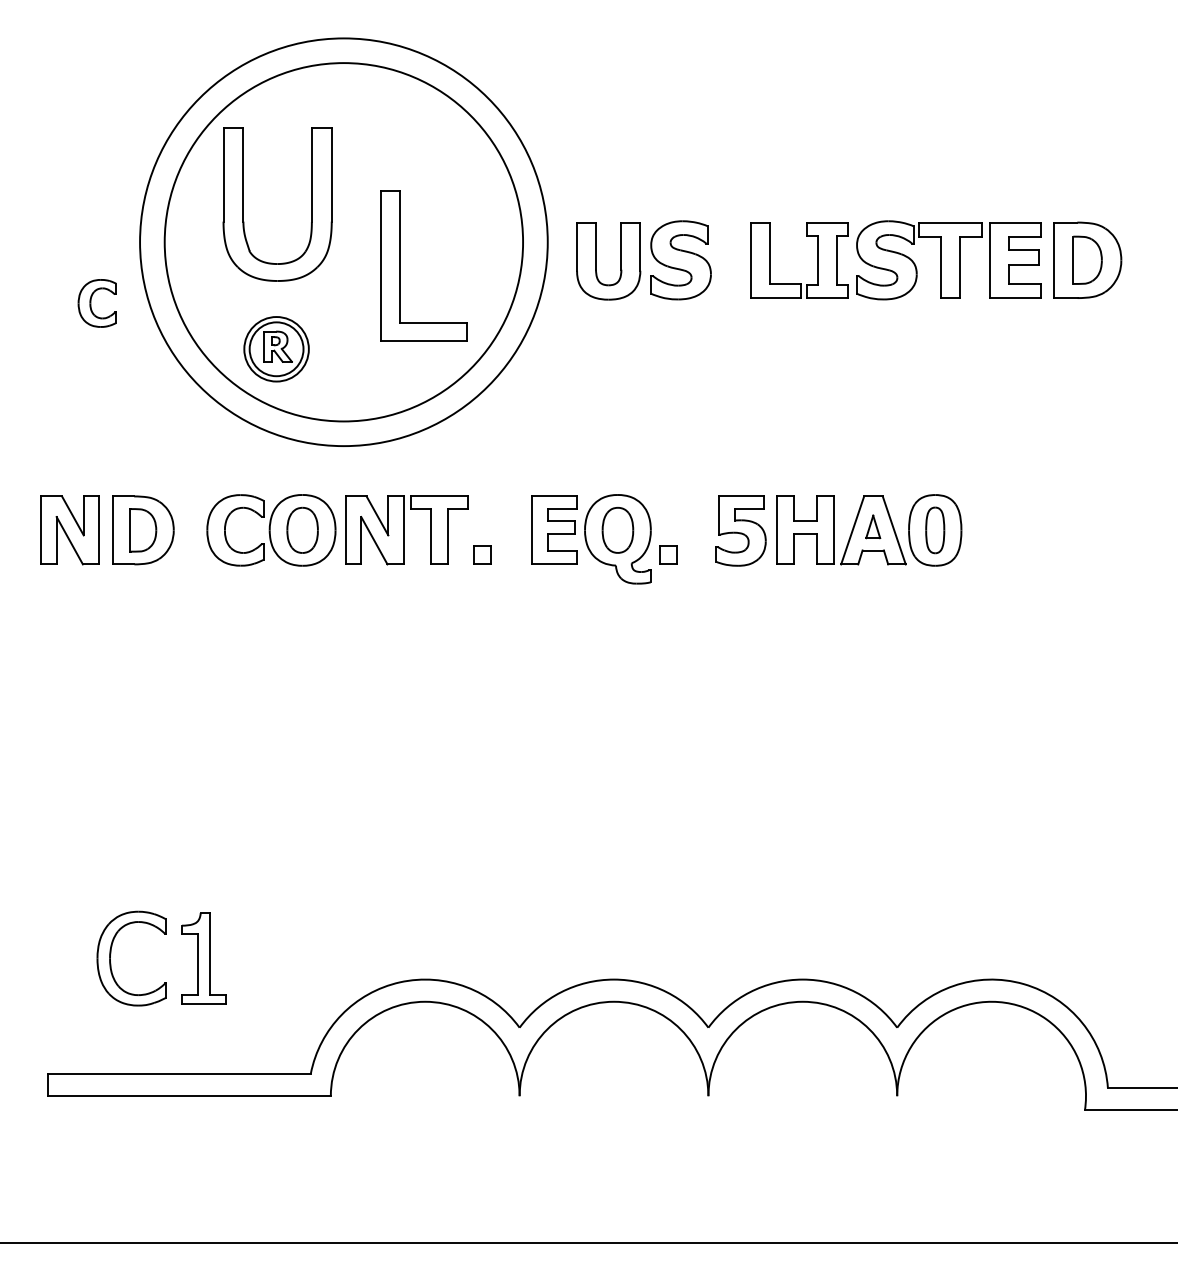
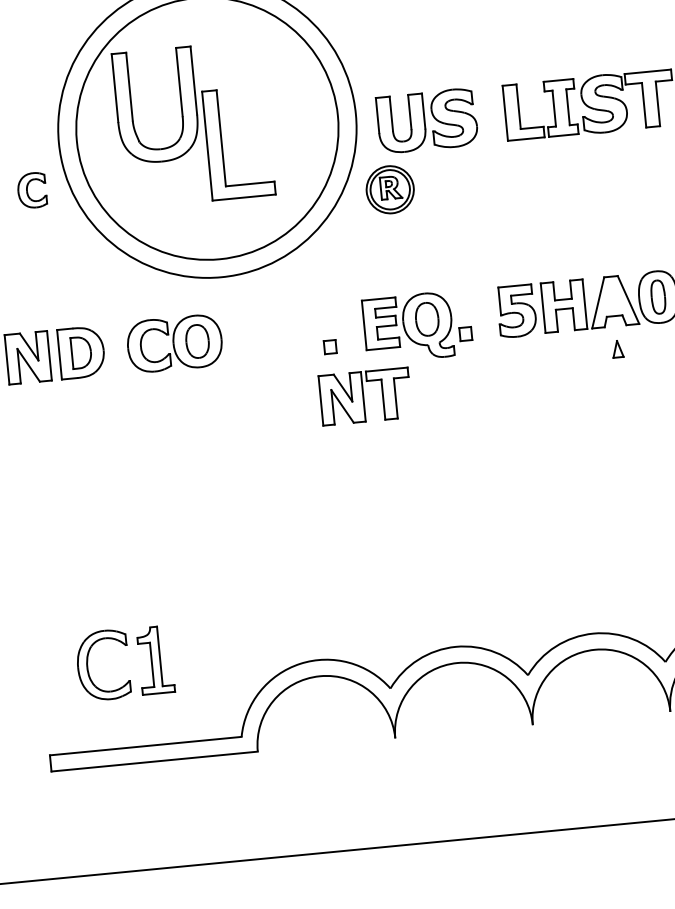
part: (400, 265) -> (221, 144), moved
part: (276, 349) -> (390, 189), moved
part: (873, 526) -> (617, 348), moved
part: (406, 530) -> (365, 396), moved

